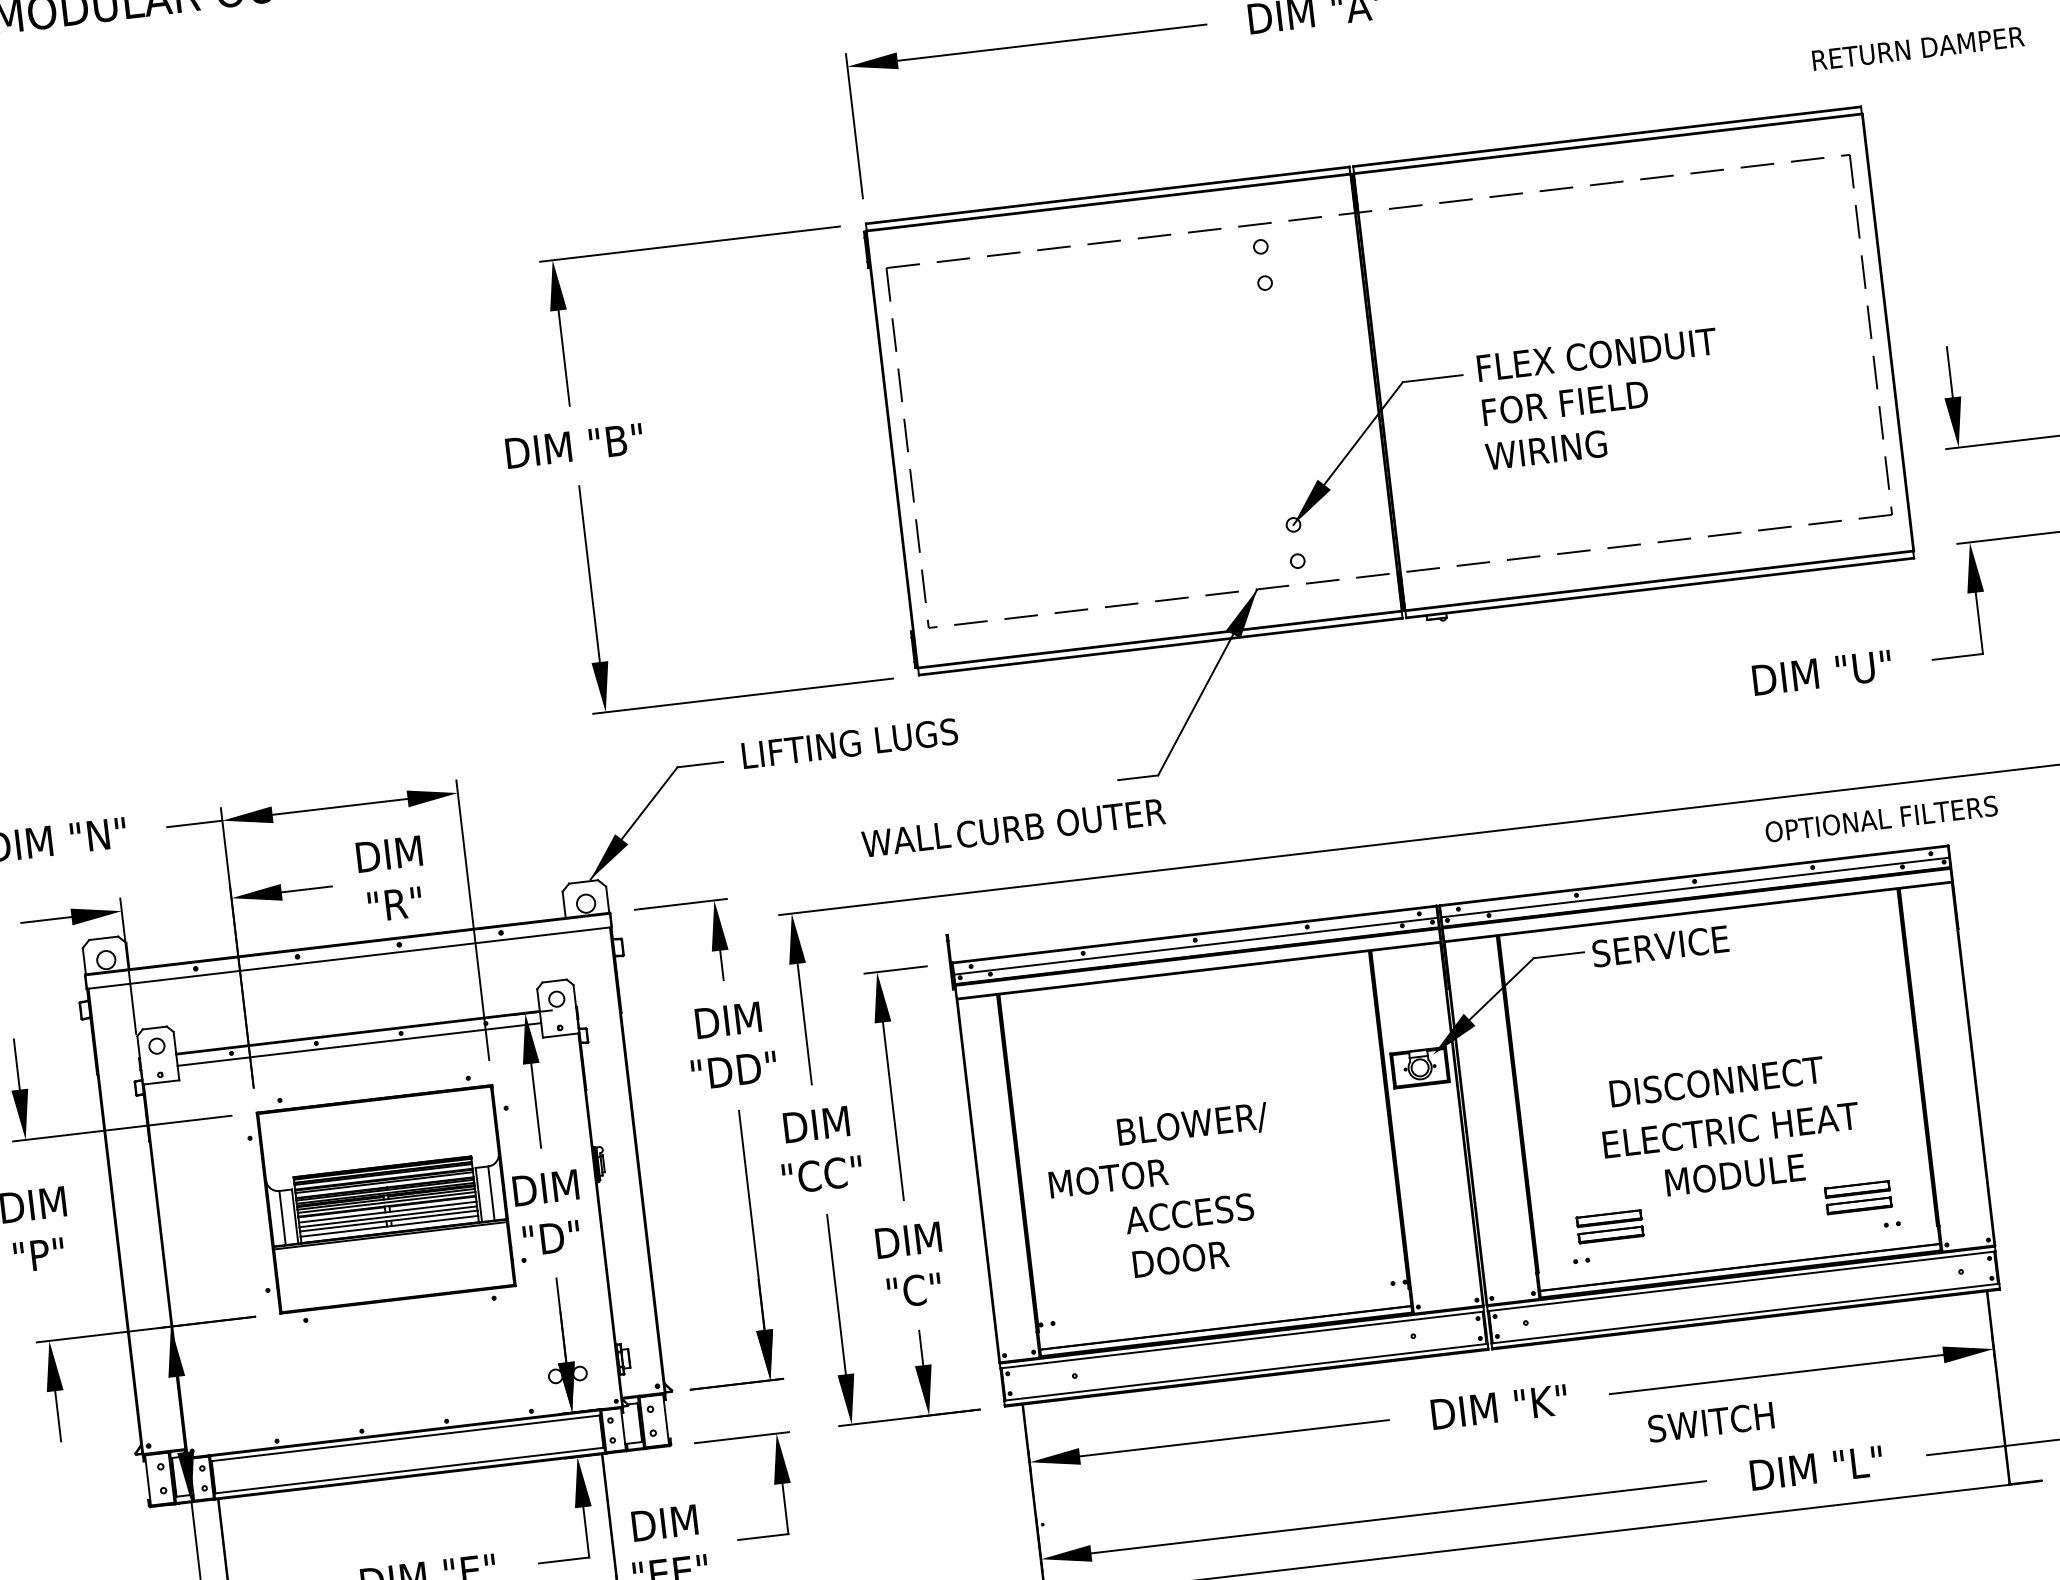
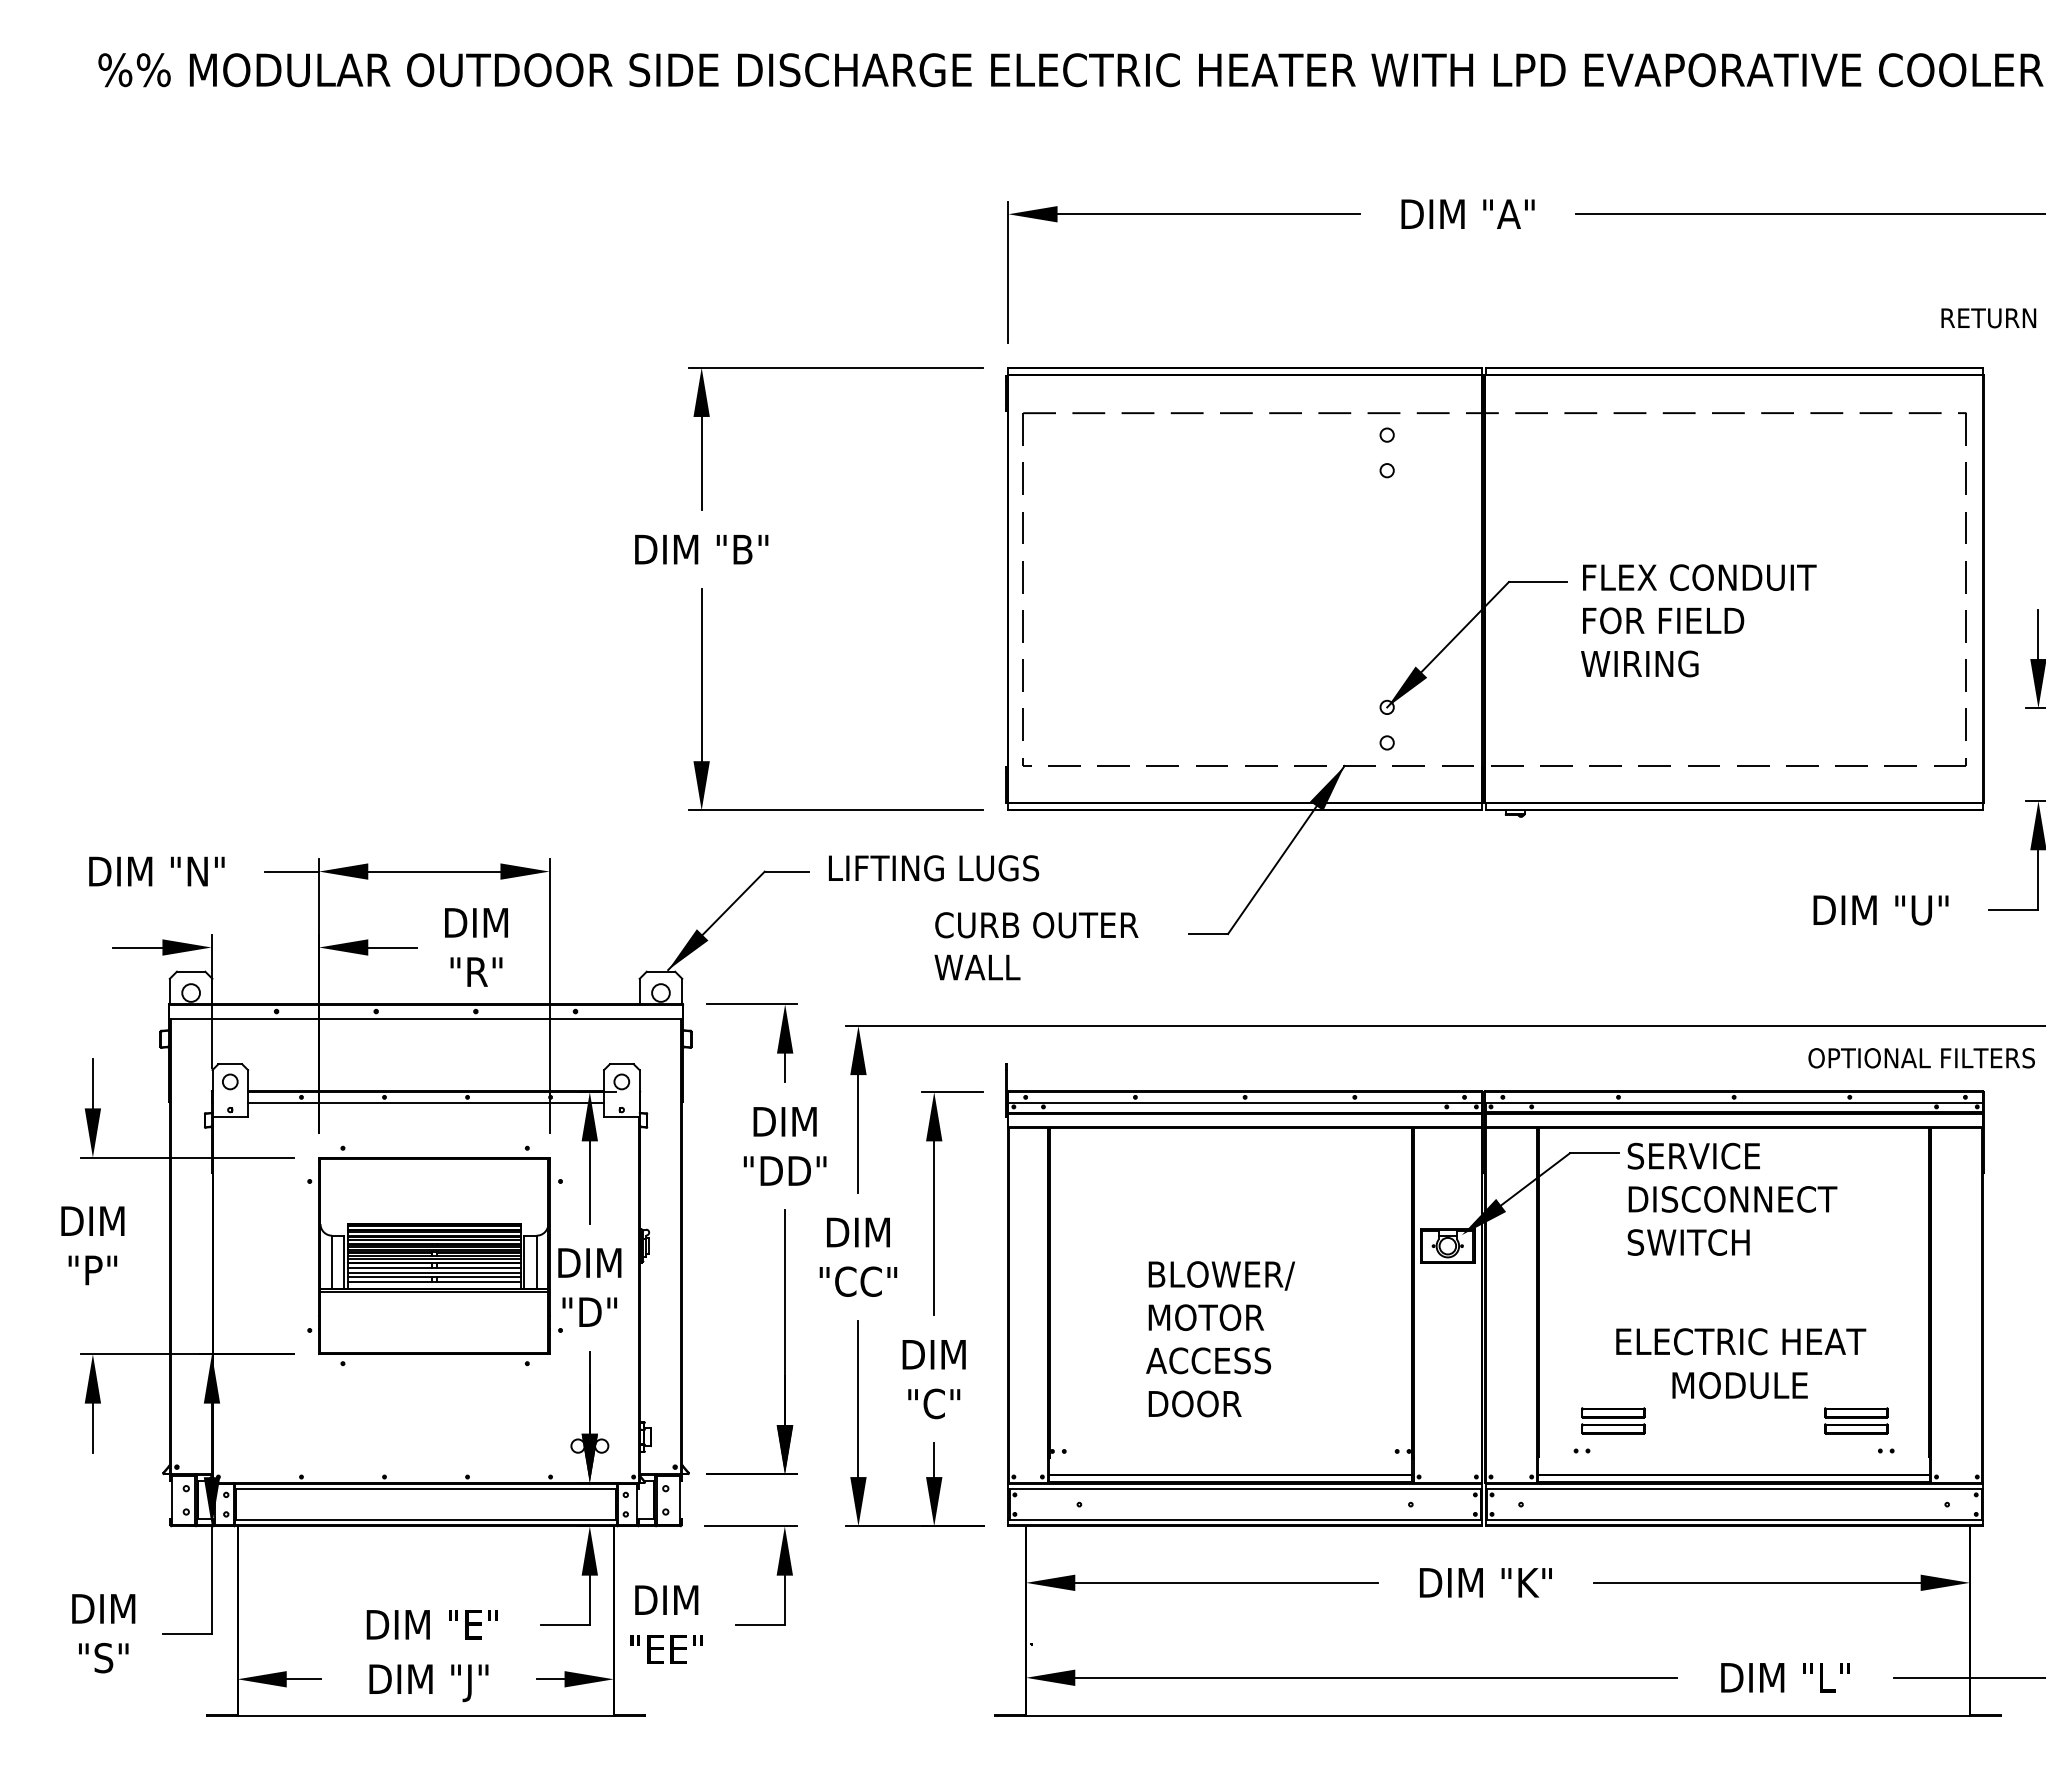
text: (1060, 823) -> (1036, 925), moved
text: (1716, 1082) -> (1732, 1199), moved
text: (1108, 1178) -> (1206, 1317), moved
text: (1710, 1422) -> (1688, 1242), moved

